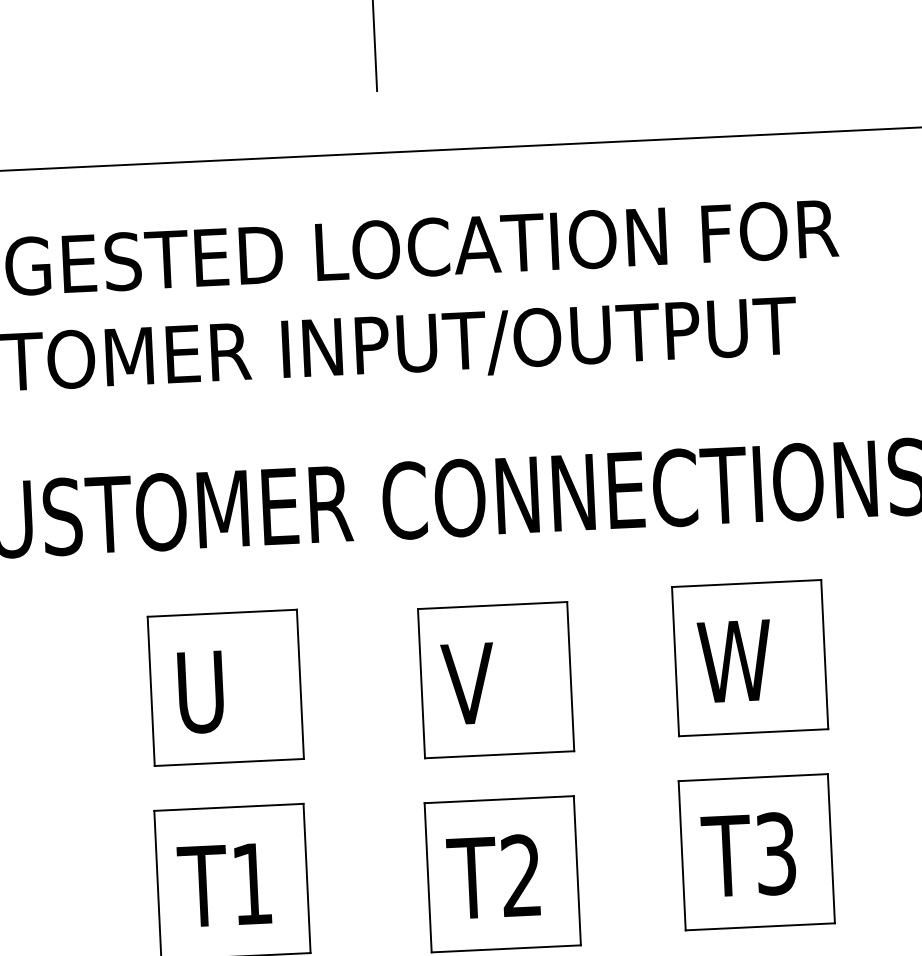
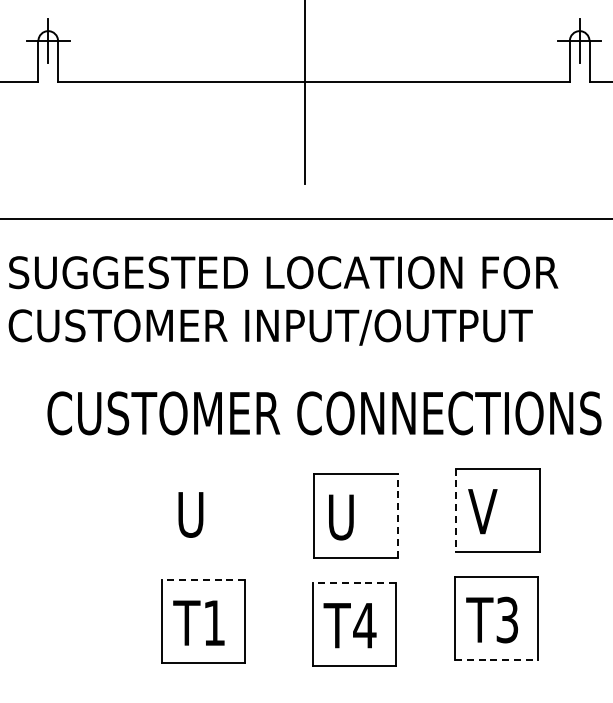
text: (733, 661) -> (488, 511), W -> V
line: (675, 662) -> (456, 510), solid -> dashed
line: (570, 676) -> (397, 515), solid -> dashed
text: (467, 684) -> (339, 517), V -> U
part: (225, 686) -> (204, 512), removed
line: (499, 799) -> (354, 582), solid -> dashed
line: (228, 806) -> (203, 579), solid -> dashed
text: (520, 875) -> (364, 625), T2 -> T4
line: (760, 927) -> (496, 660), solid -> dashed

